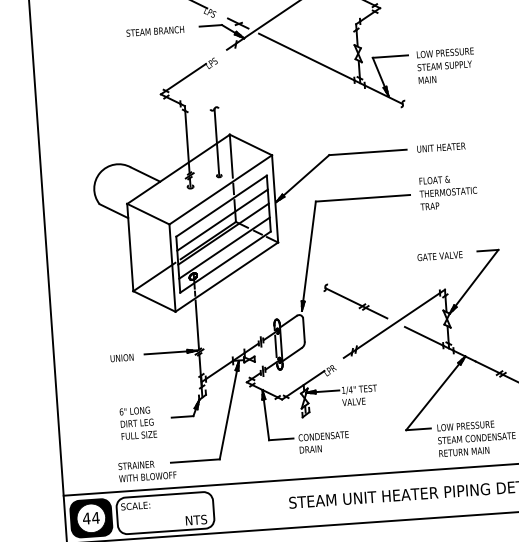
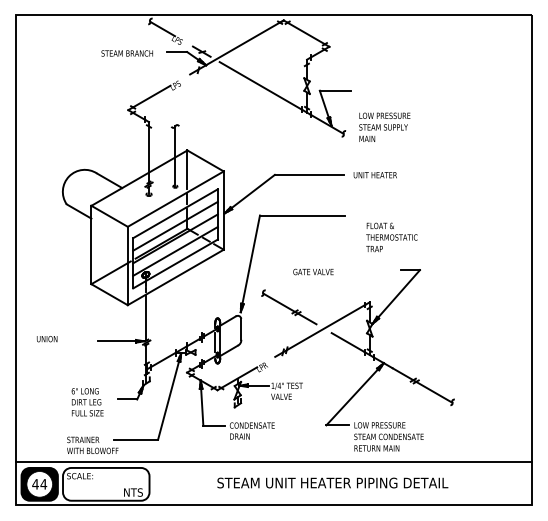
text: (445, 64) -> (384, 126), moved
text: (447, 192) -> (391, 237), moved
text: (440, 255) -> (313, 271), moved
text: (122, 358) -> (47, 339), moved

